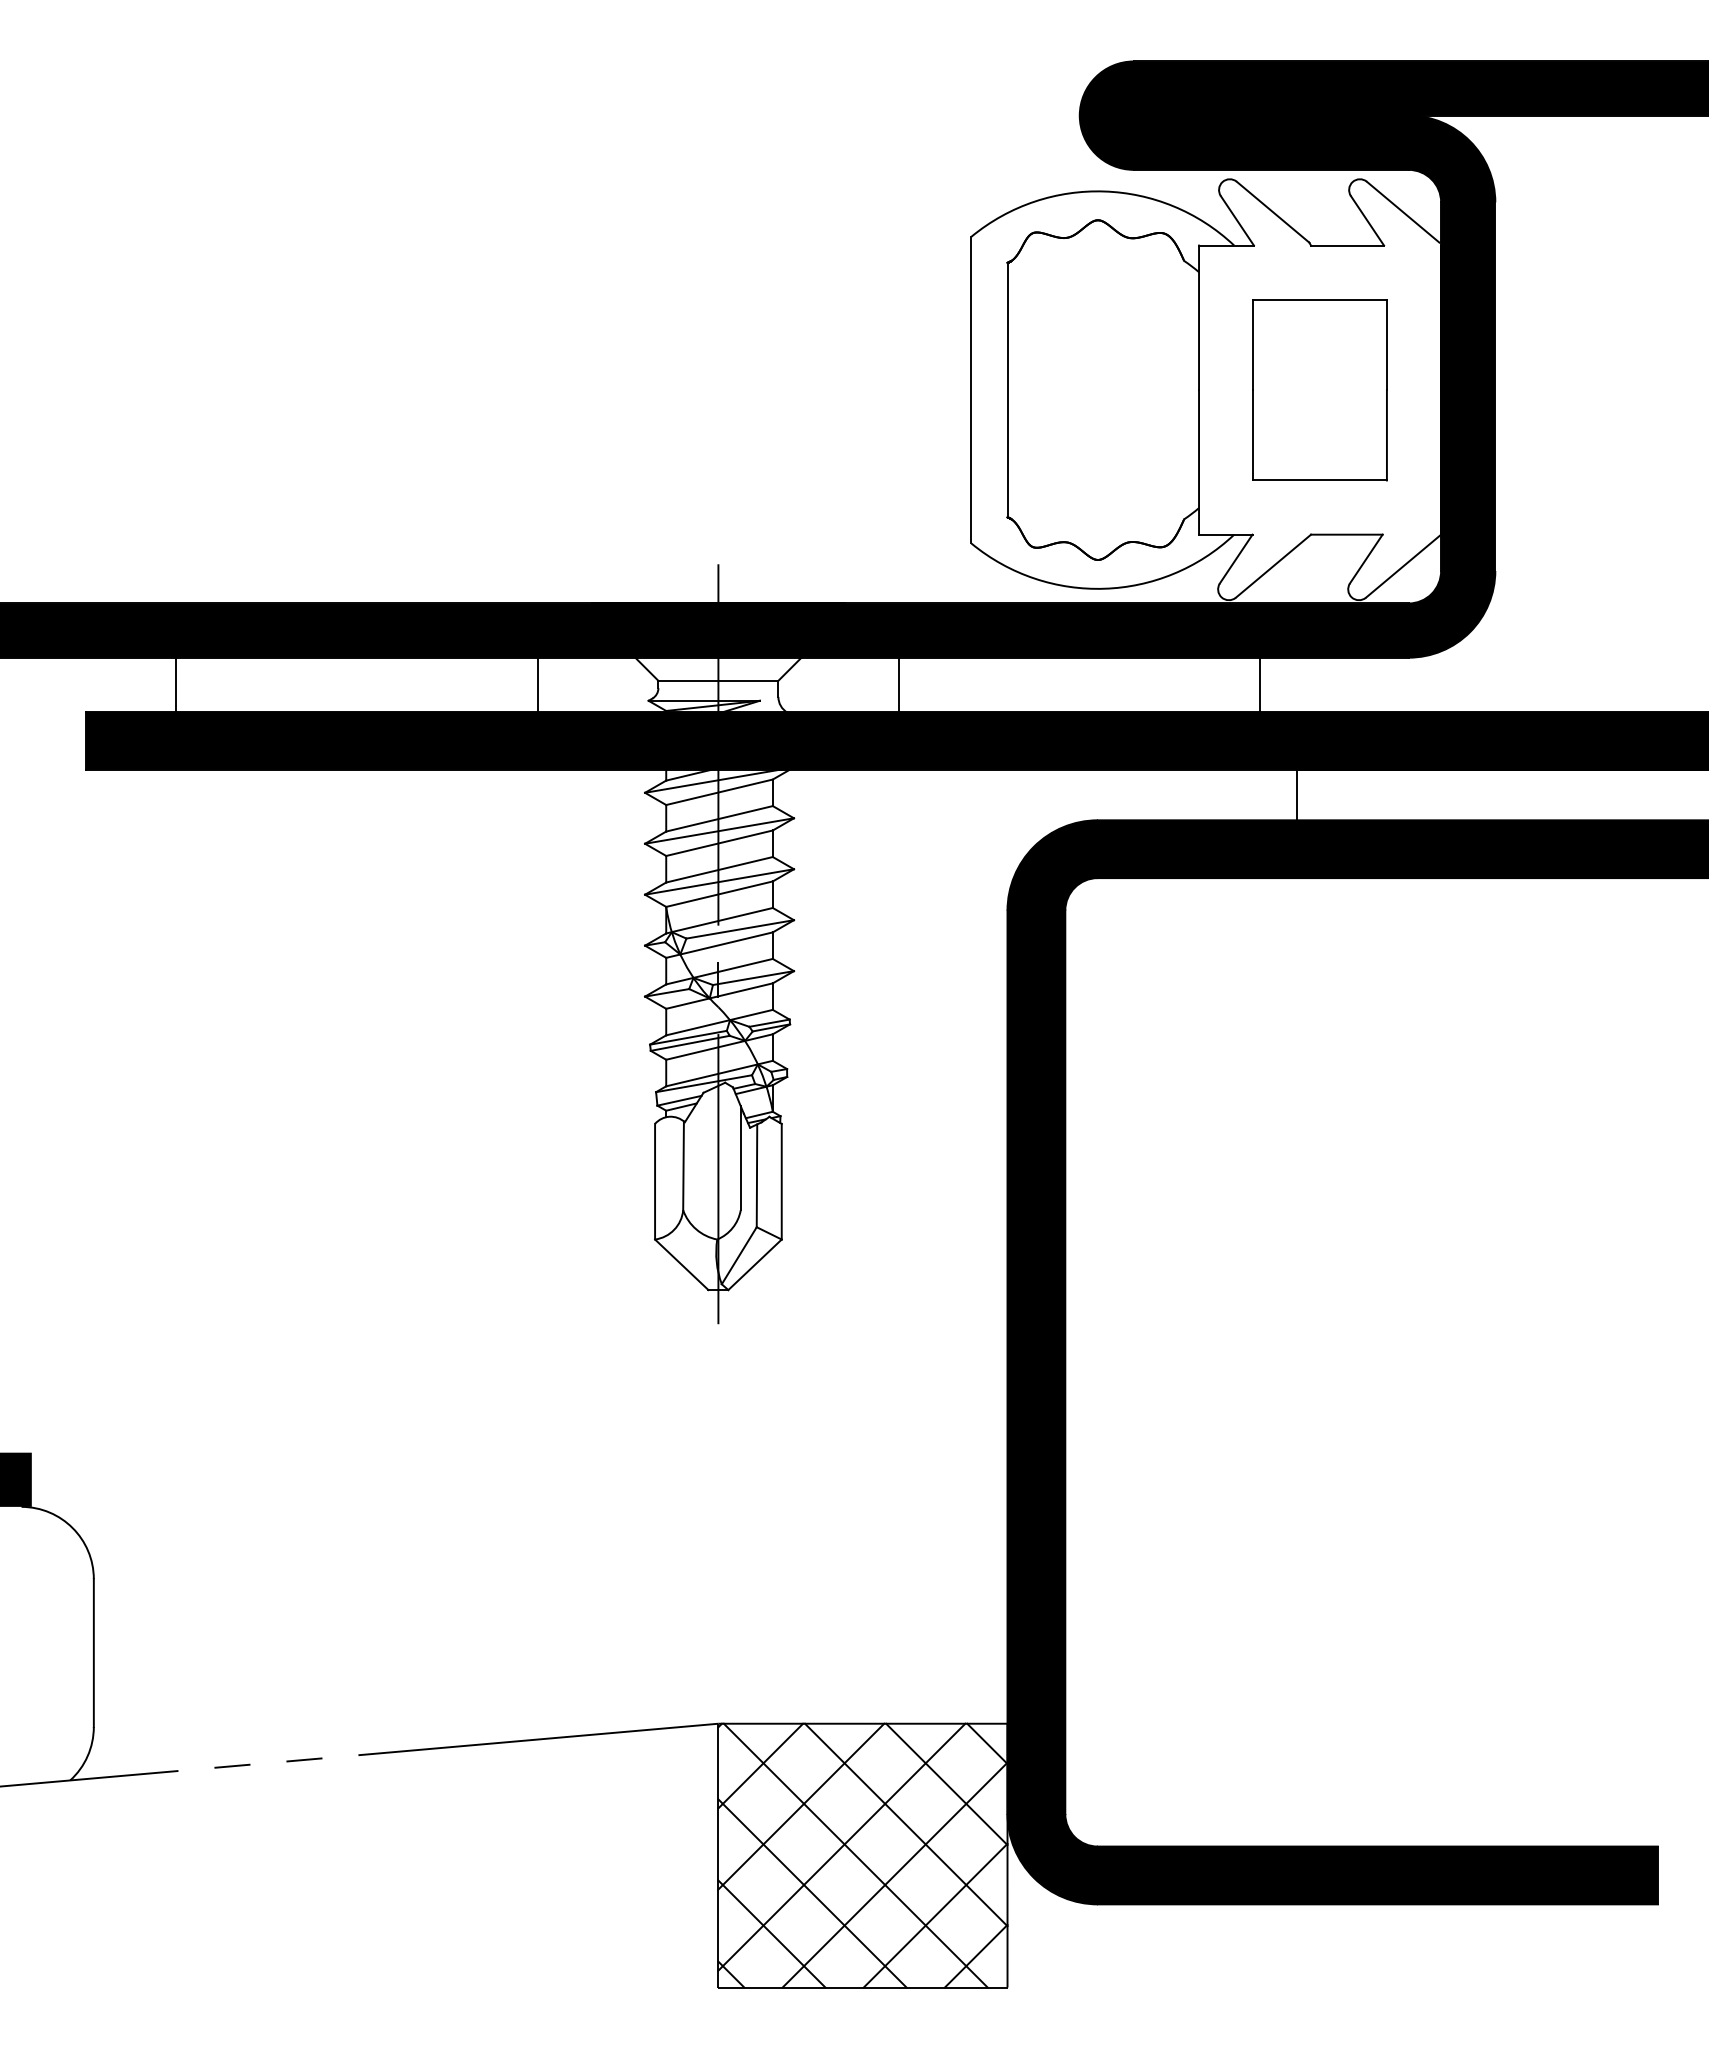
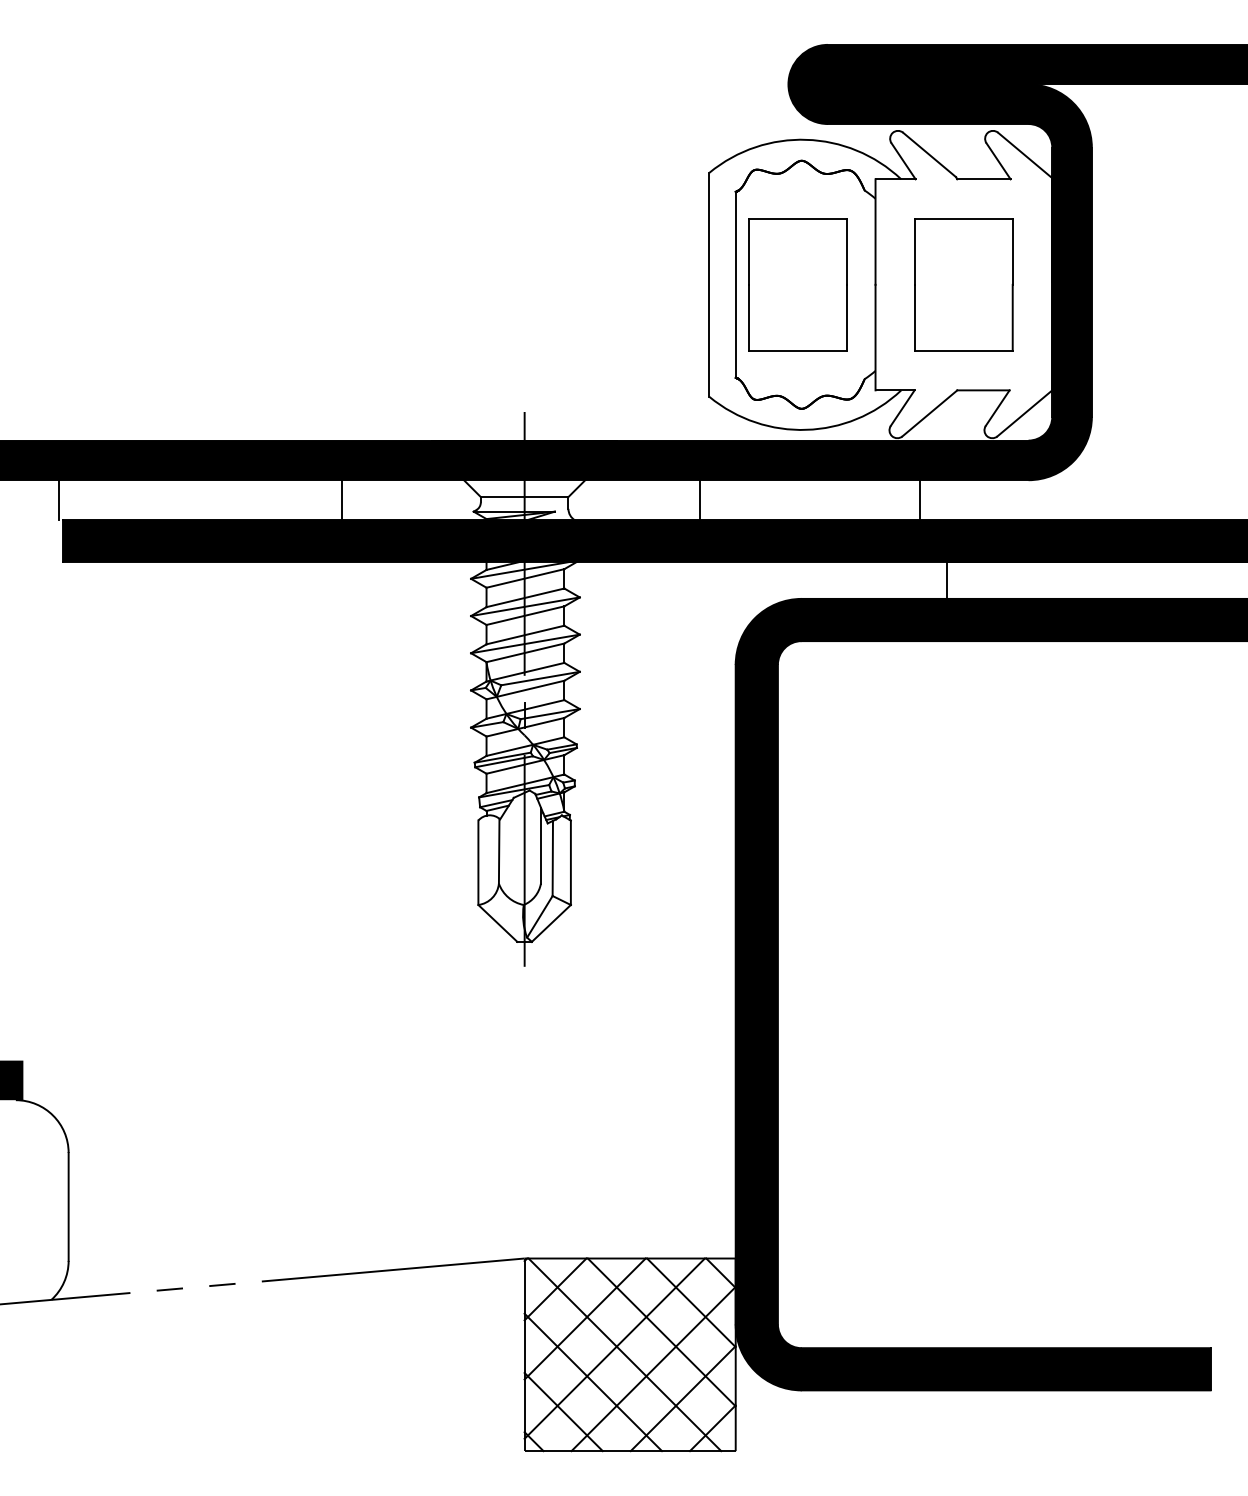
part: (1092, 390) -> (797, 285), added
line: (176, 684) -> (58, 499), moved
line: (537, 684) -> (341, 499), moved
line: (899, 684) -> (699, 499), moved

